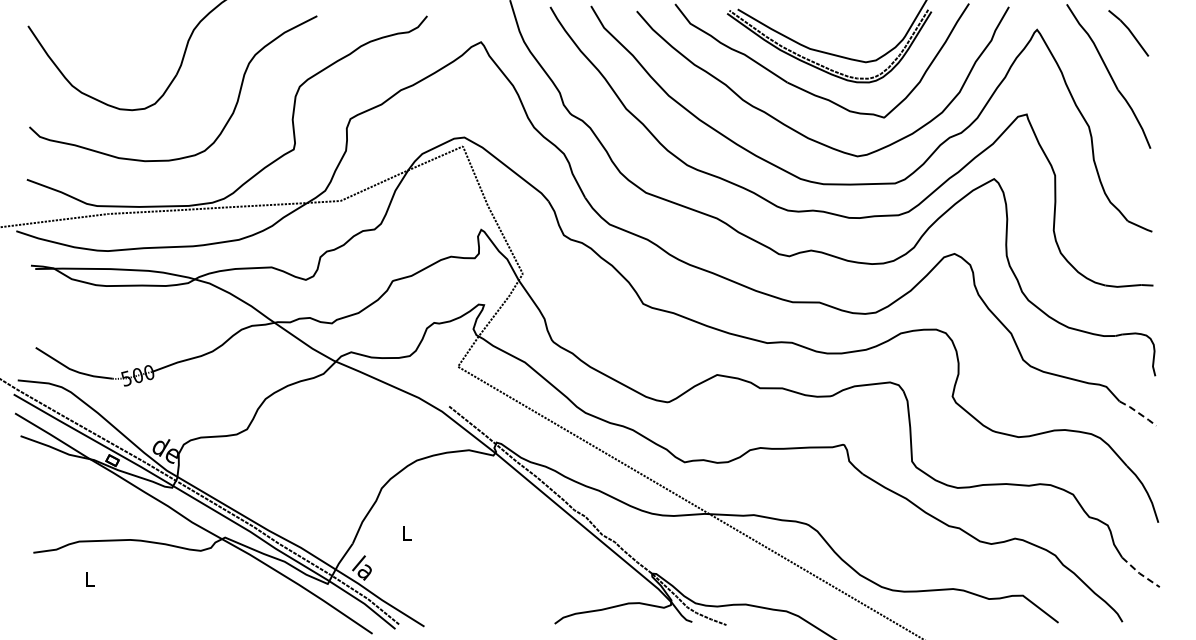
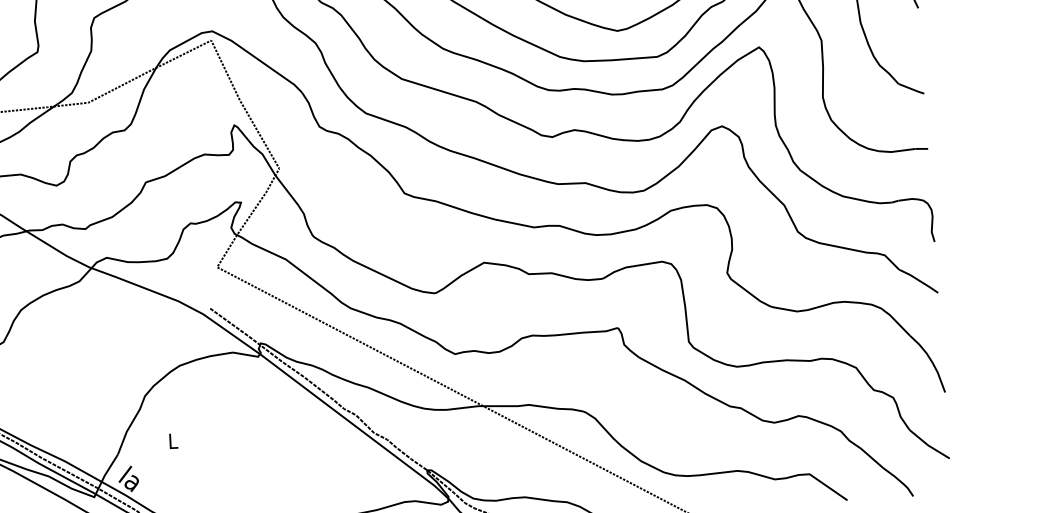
line: (1139, 413) -> (920, 281), dashed -> solid
line: (1139, 573) -> (928, 445), dashed -> solid

